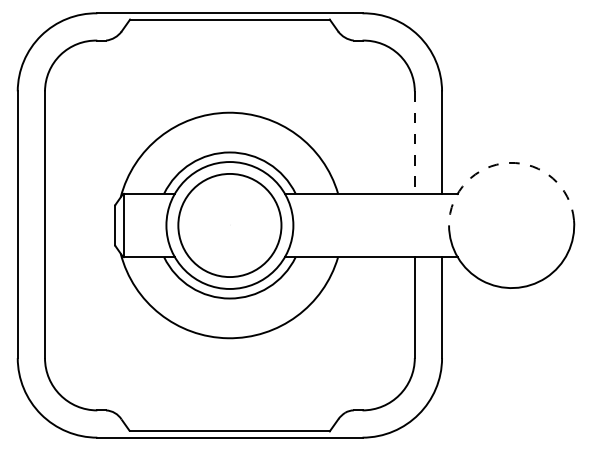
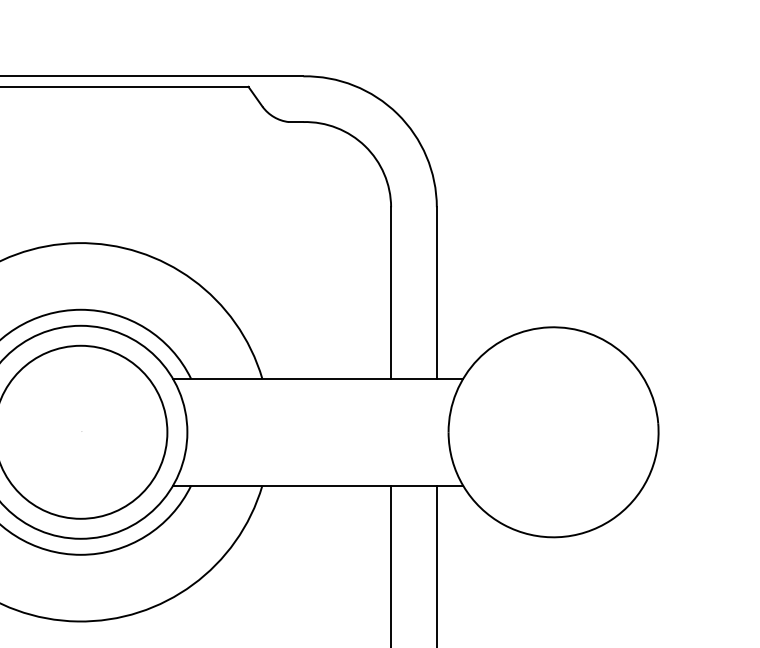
line: (414, 143) -> (390, 294), dashed -> solid
arc: (508, 162) -> (548, 326), dashed -> solid

